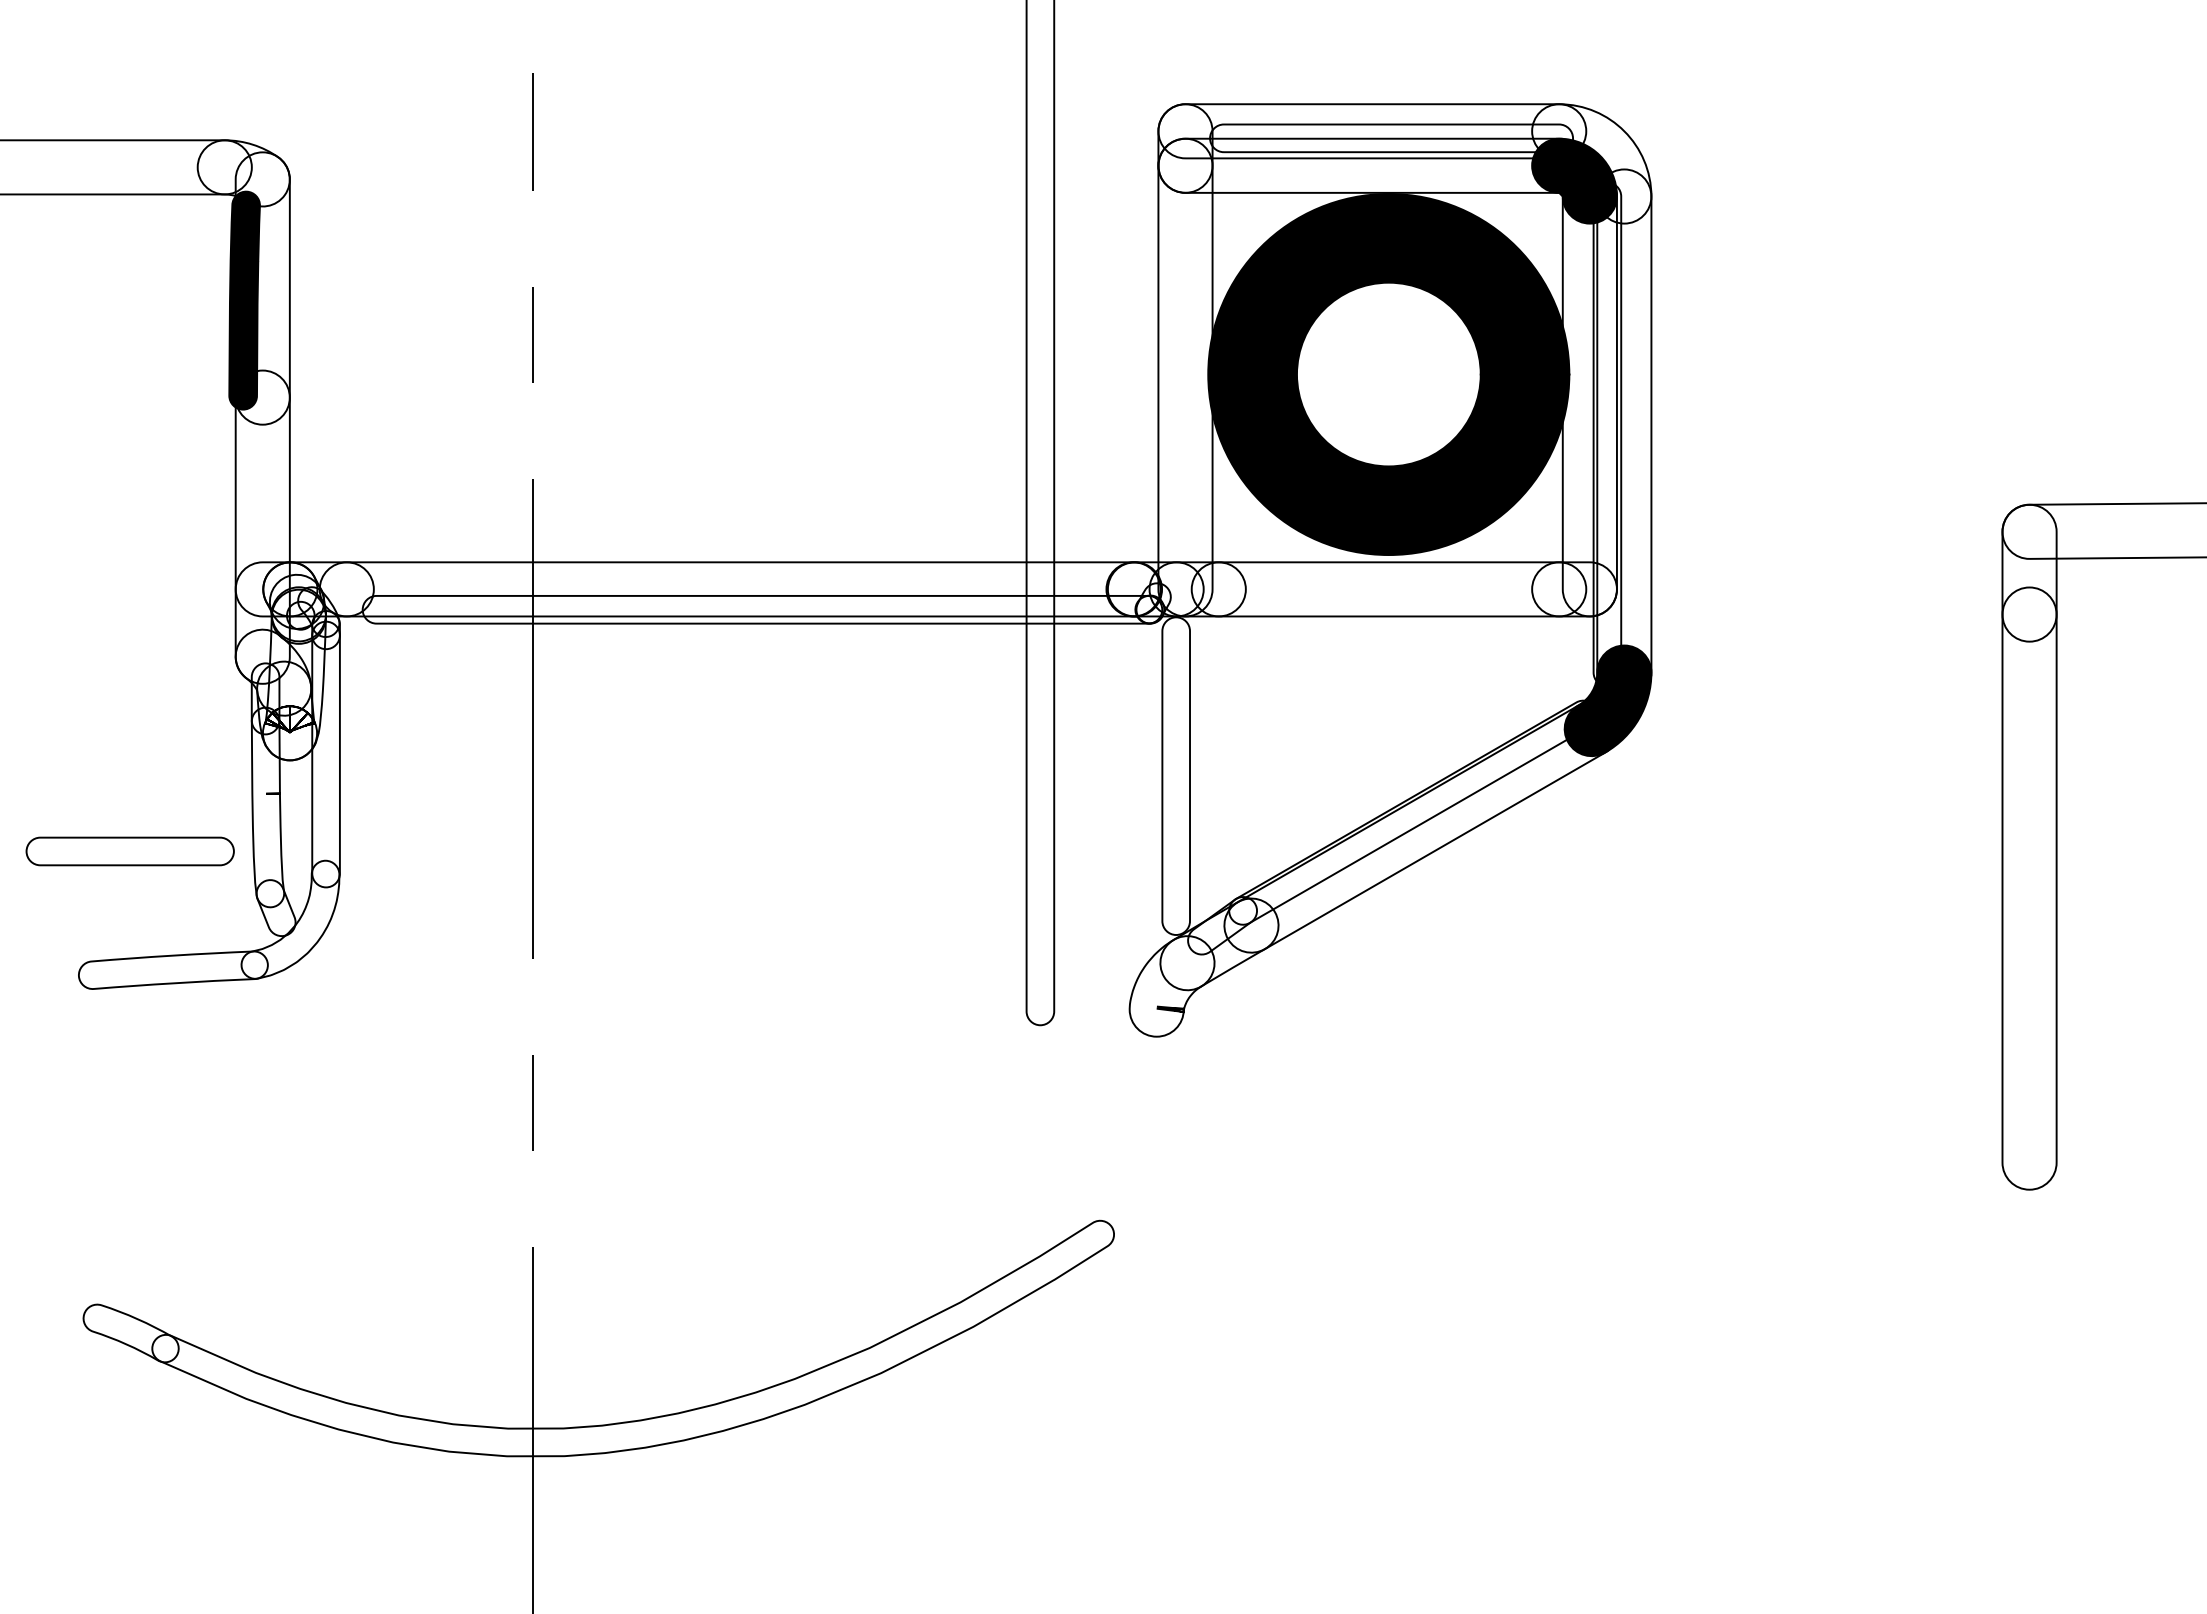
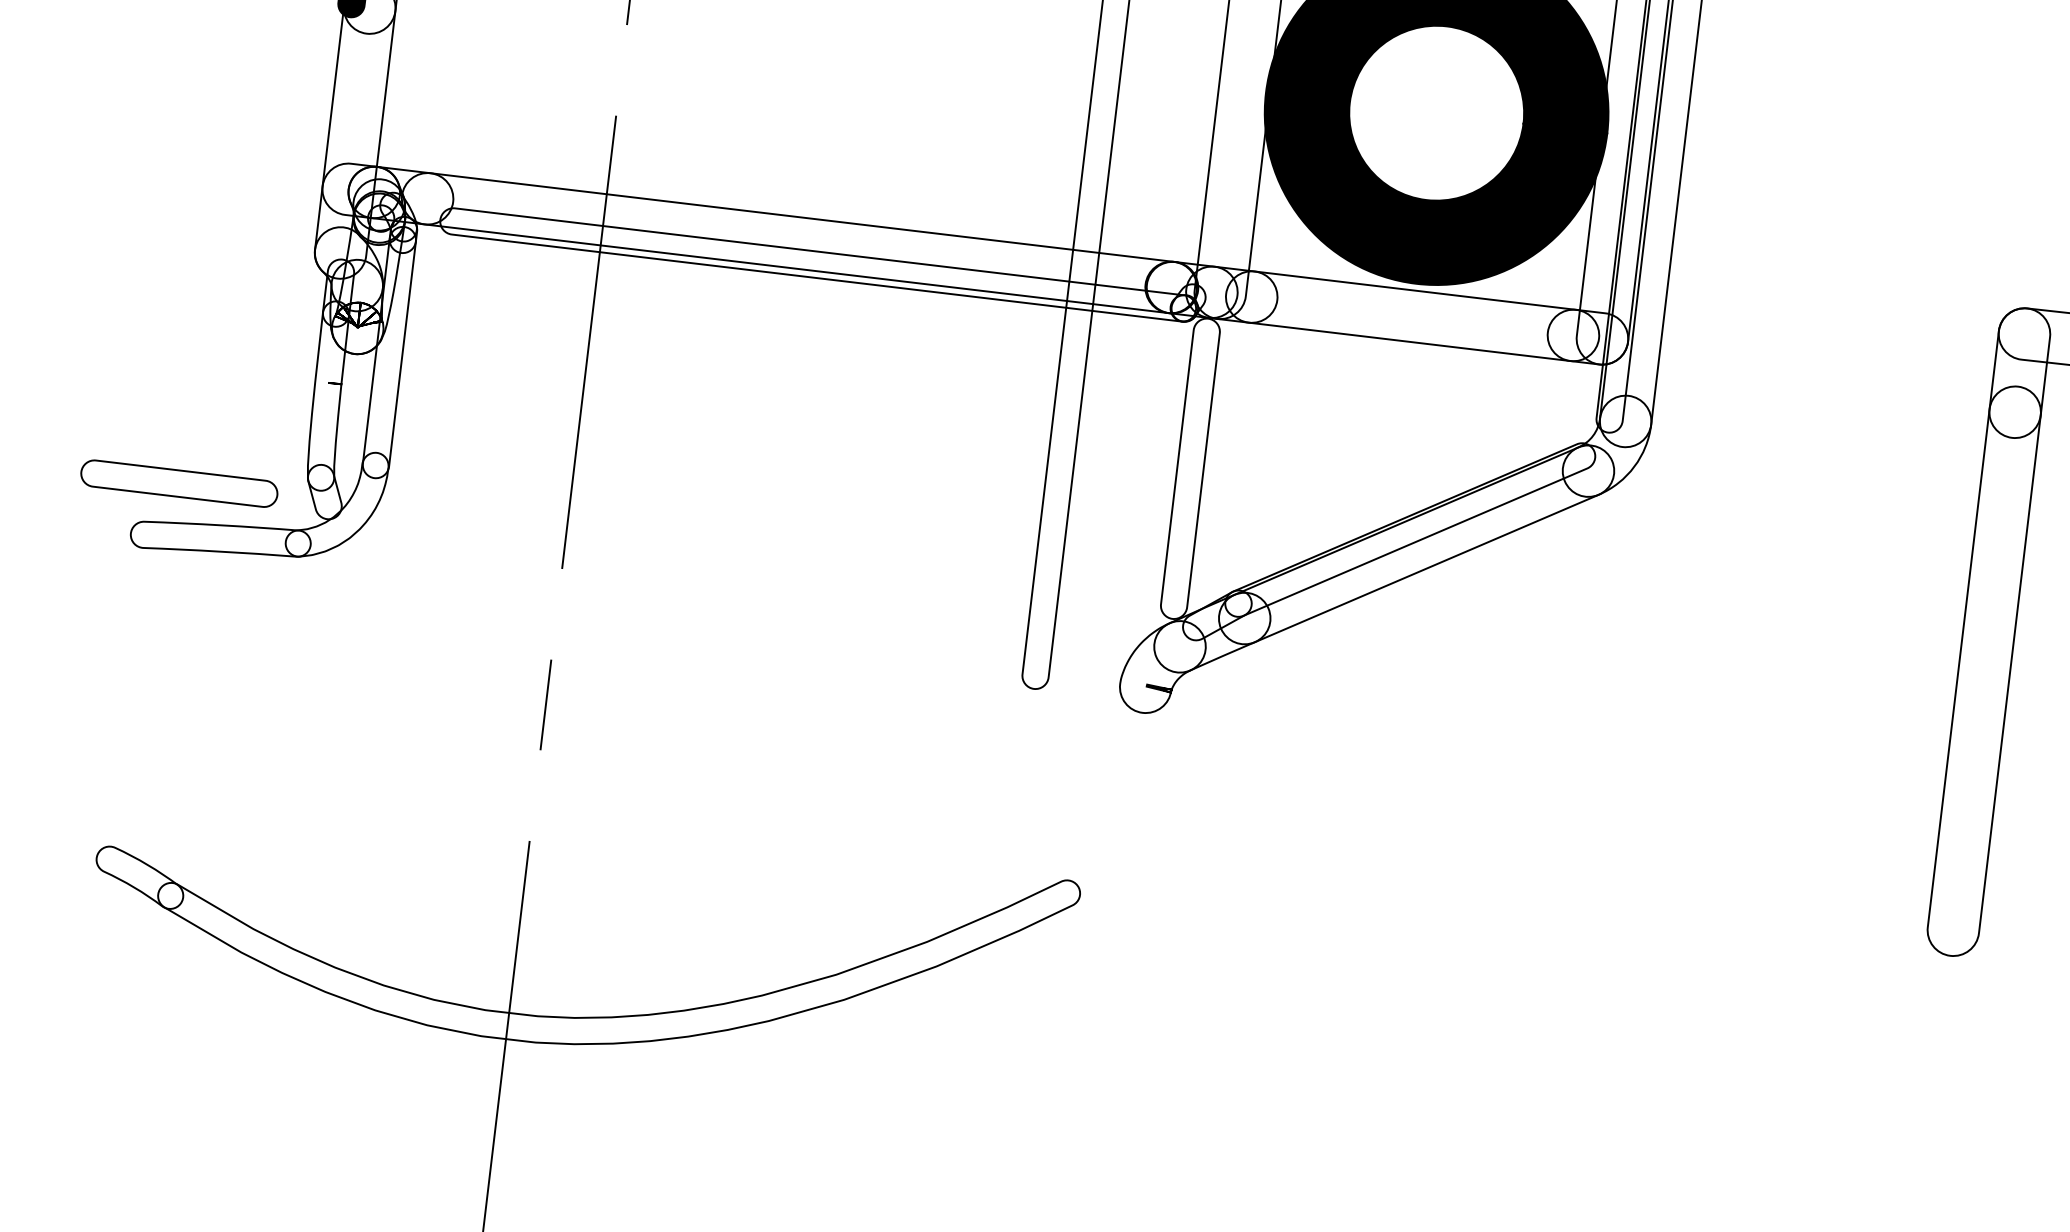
fill: (1607, 700) -> (1606, 445), removed
part: (129, 851) -> (178, 483), moved

